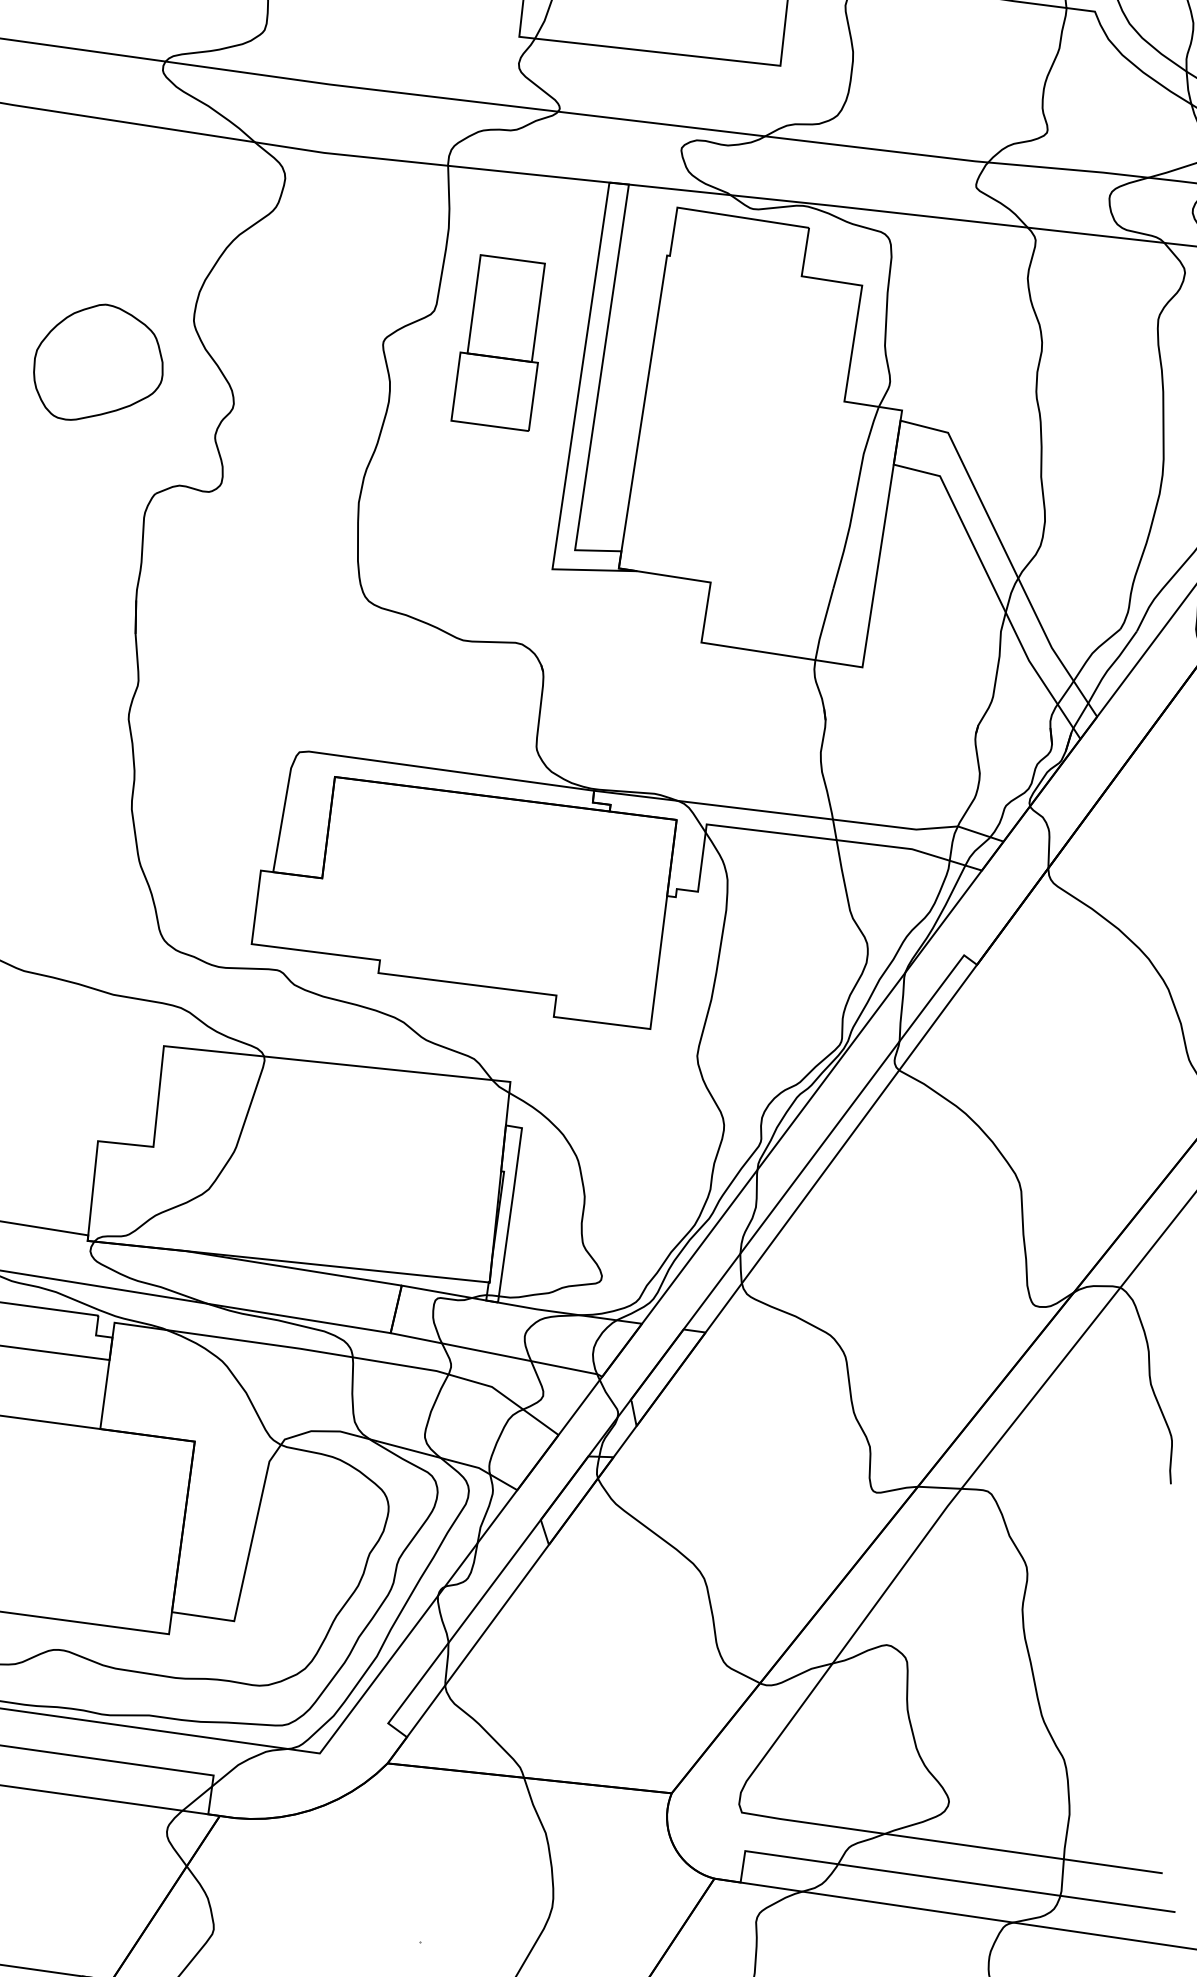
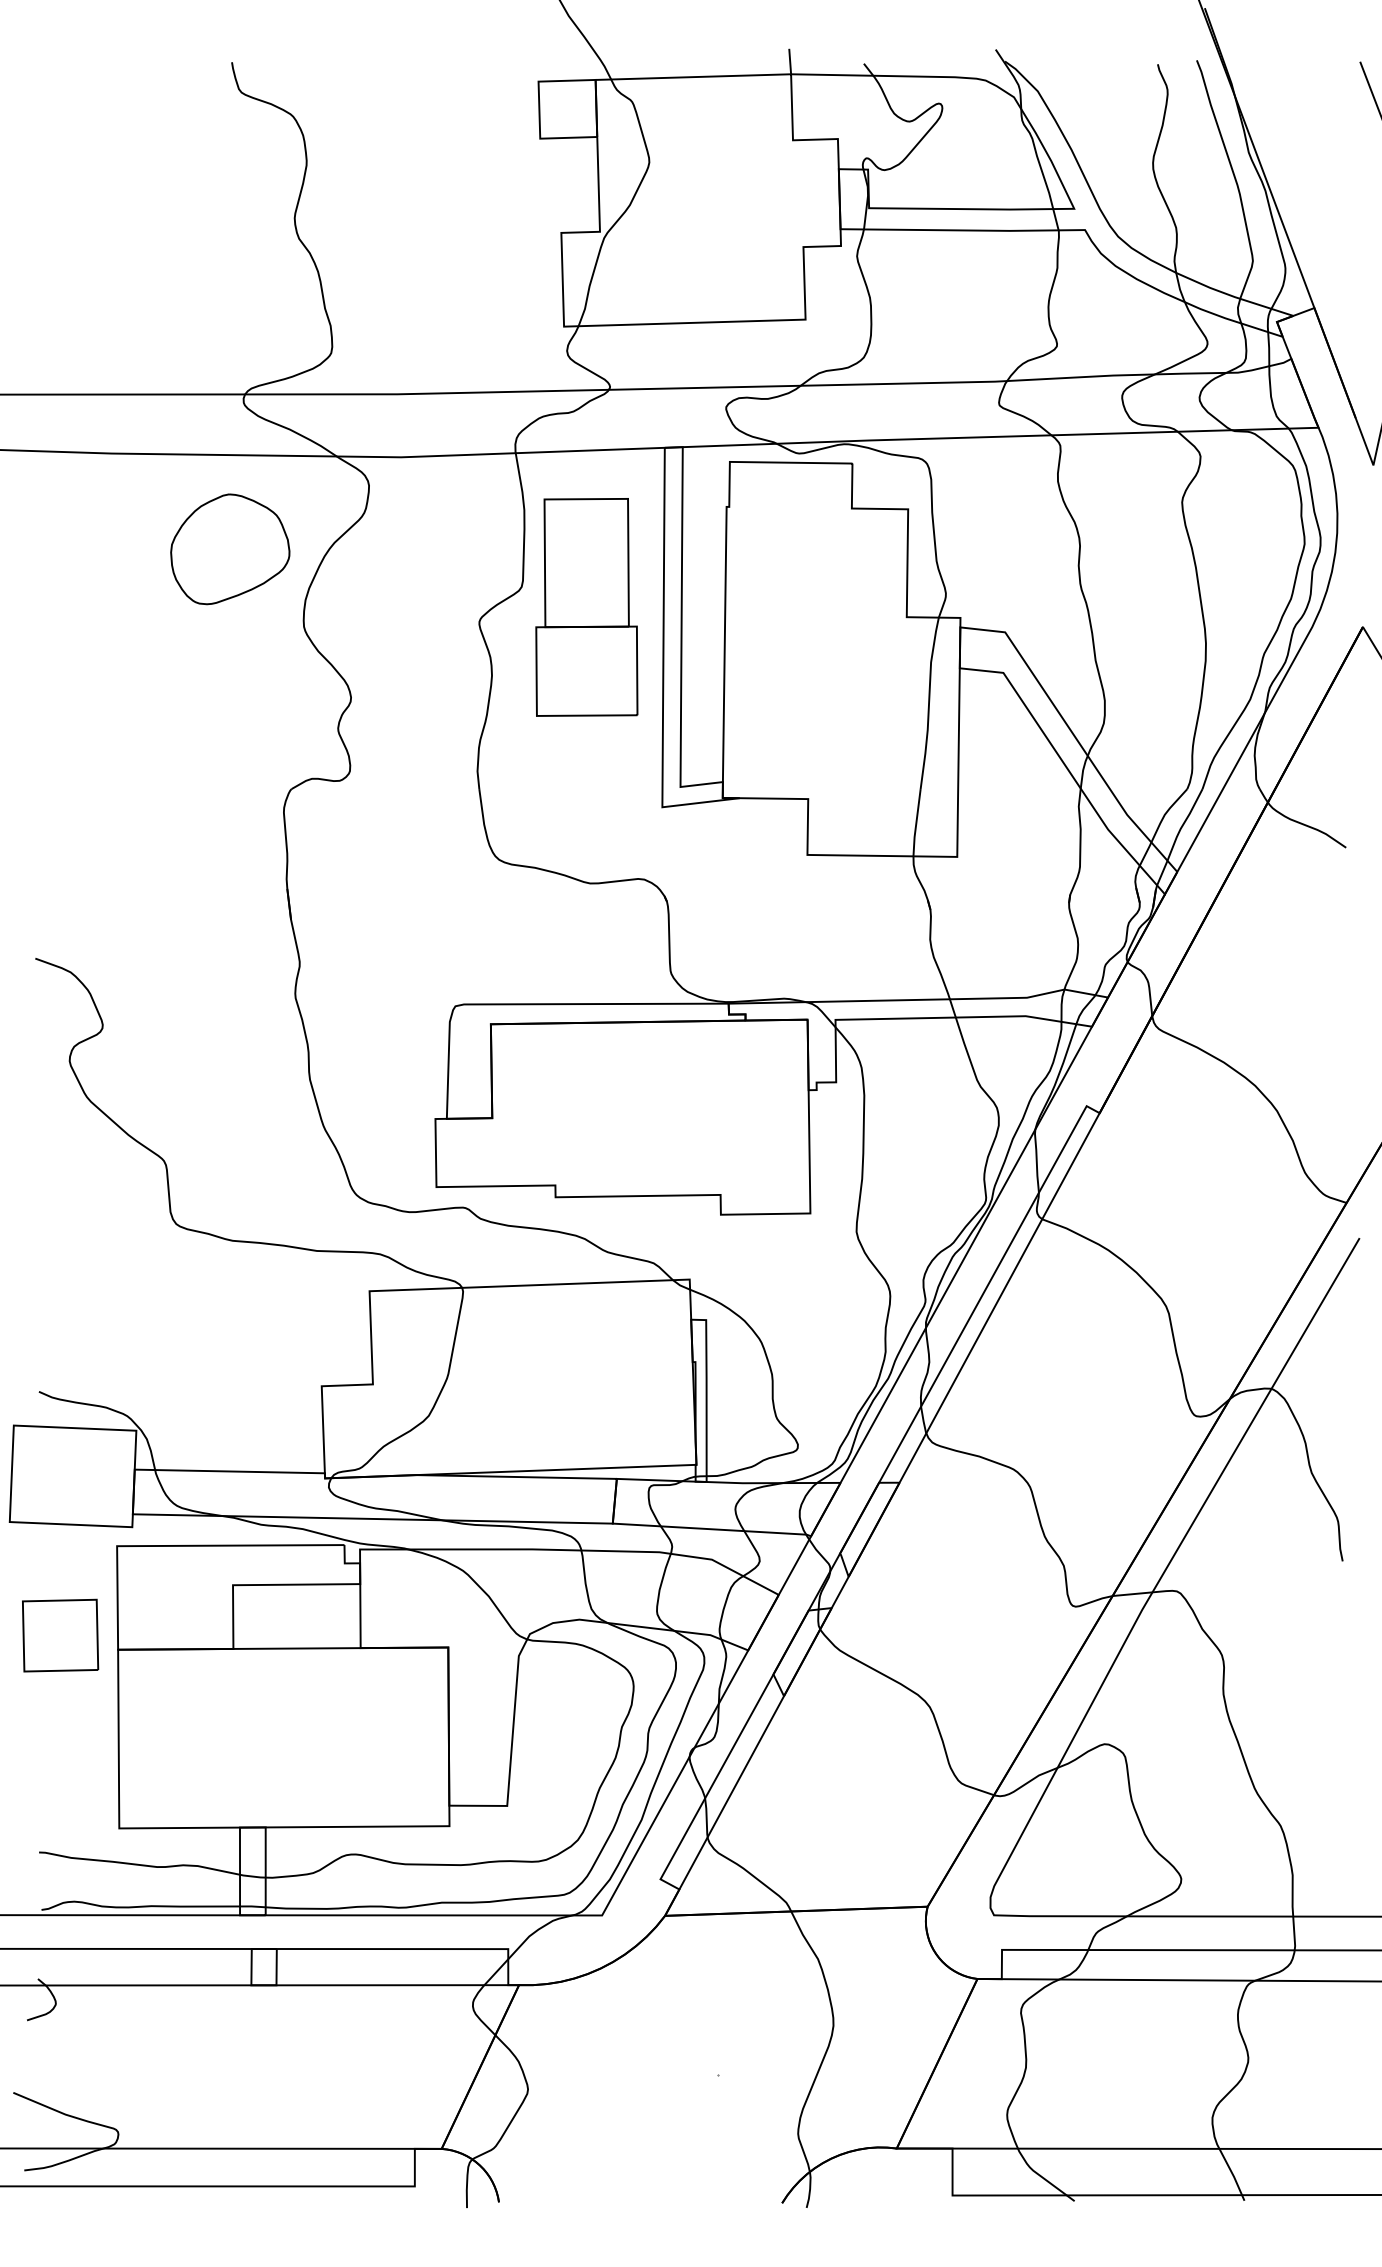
part: (502, 342) -> (587, 607), size x1.4
part: (99, 364) -> (230, 549), moved

